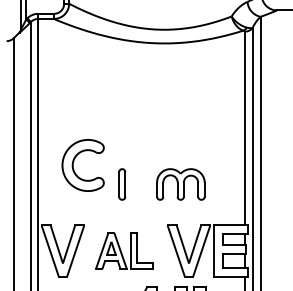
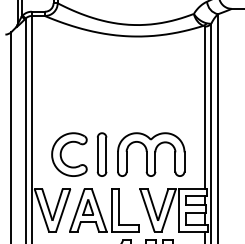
part: (74, 161) -> (62, 151), moved
part: (122, 184) -> (102, 154), size x1.67
part: (180, 184) -> (150, 154), size x1.67
part: (124, 250) -> (104, 209), size x1.43

